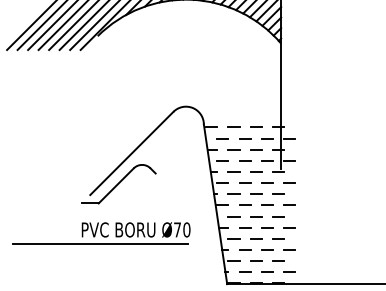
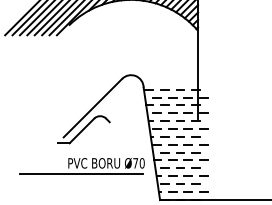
part: (101, 233) -> (82, 165), moved

